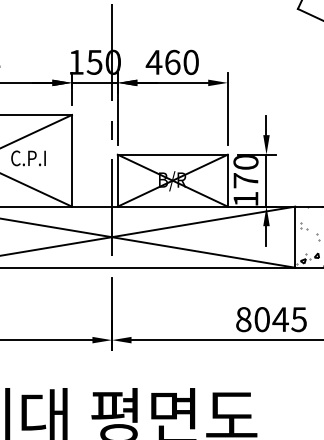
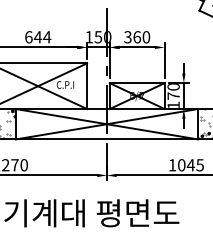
text: (153, 62) -> (127, 37), 460 -> 360
text: (243, 320) -> (172, 165), 8045 -> 1045

